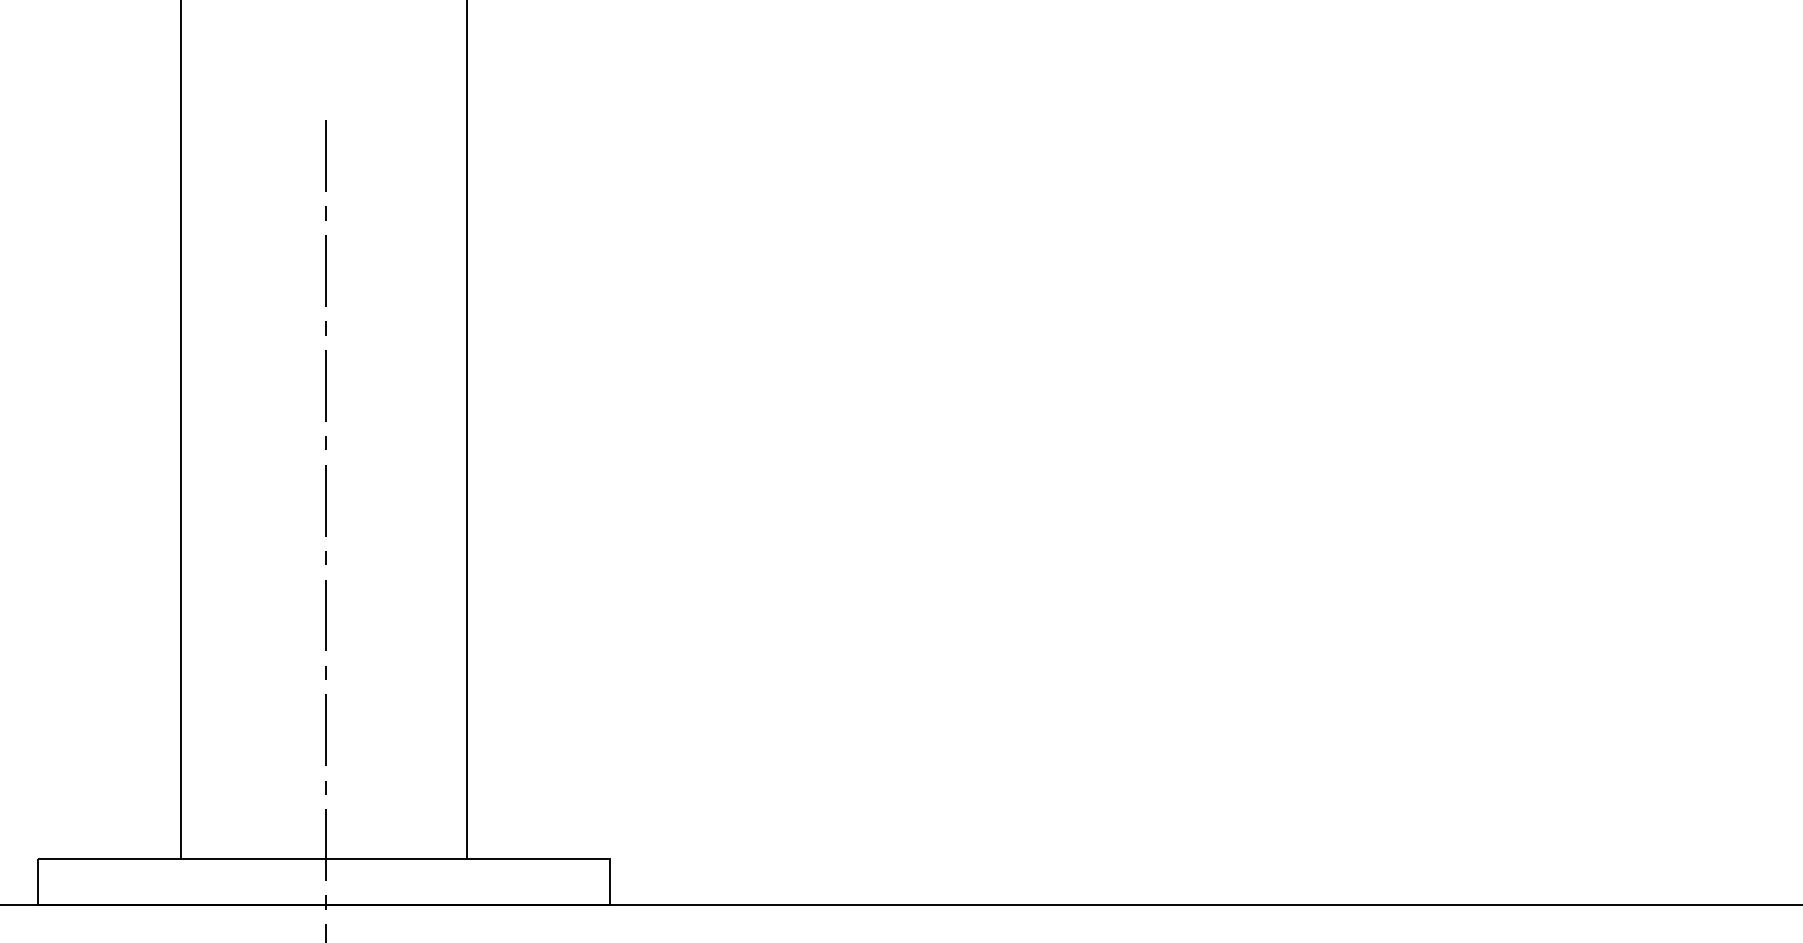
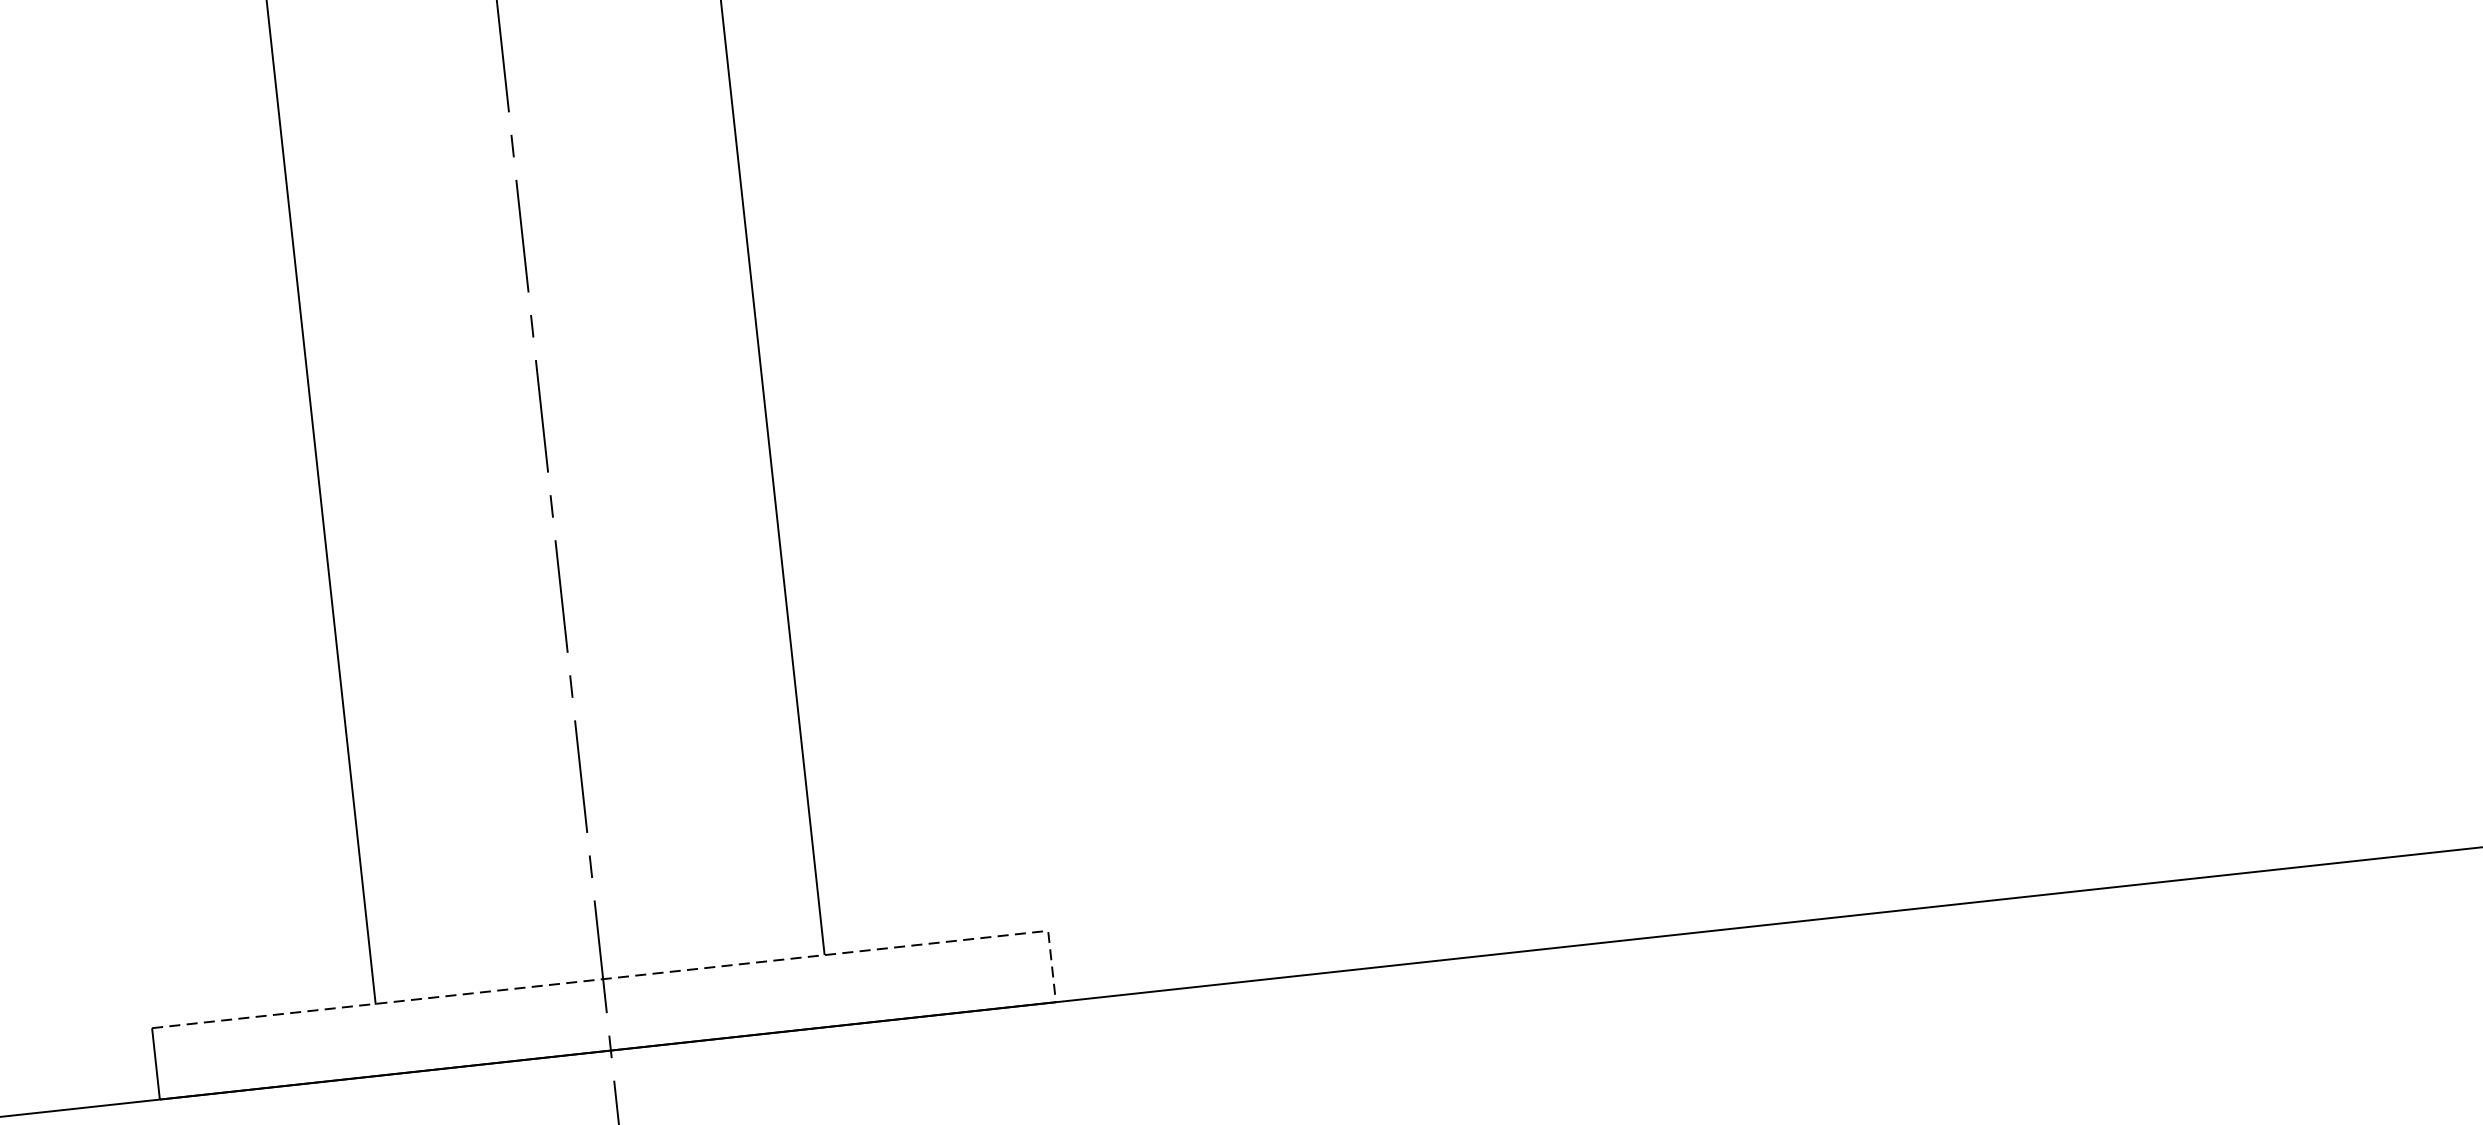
line: (347, 859) -> (636, 975), solid -> dashed

